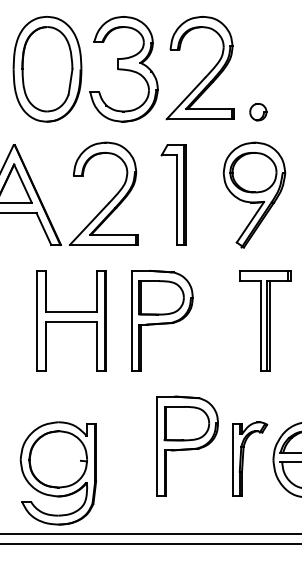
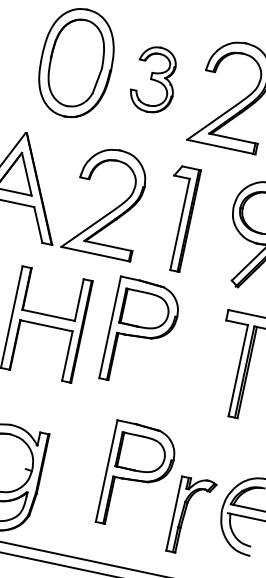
part: (123, 69) -> (153, 79), size x0.6
part: (162, 320) -> (141, 333), moved
part: (243, 458) -> (185, 514), moved

